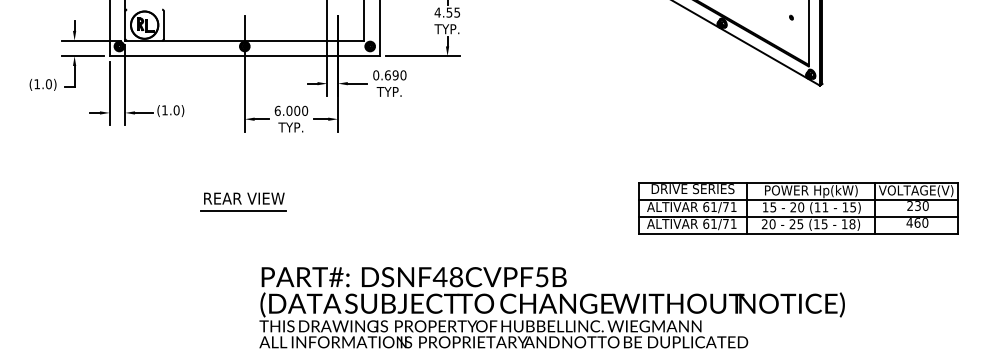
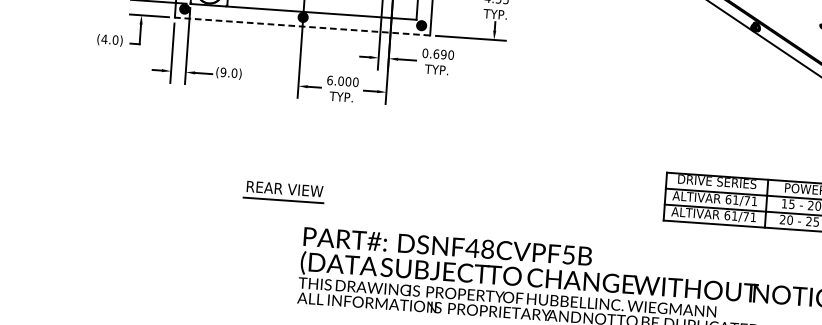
line: (244, 56) -> (302, 26), solid -> dashed
text: (37, 84) -> (104, 39), (1.0) -> (4.0)
text: (164, 110) -> (223, 72), (1.0) -> (9.0)
part: (243, 201) -> (284, 191), moved

